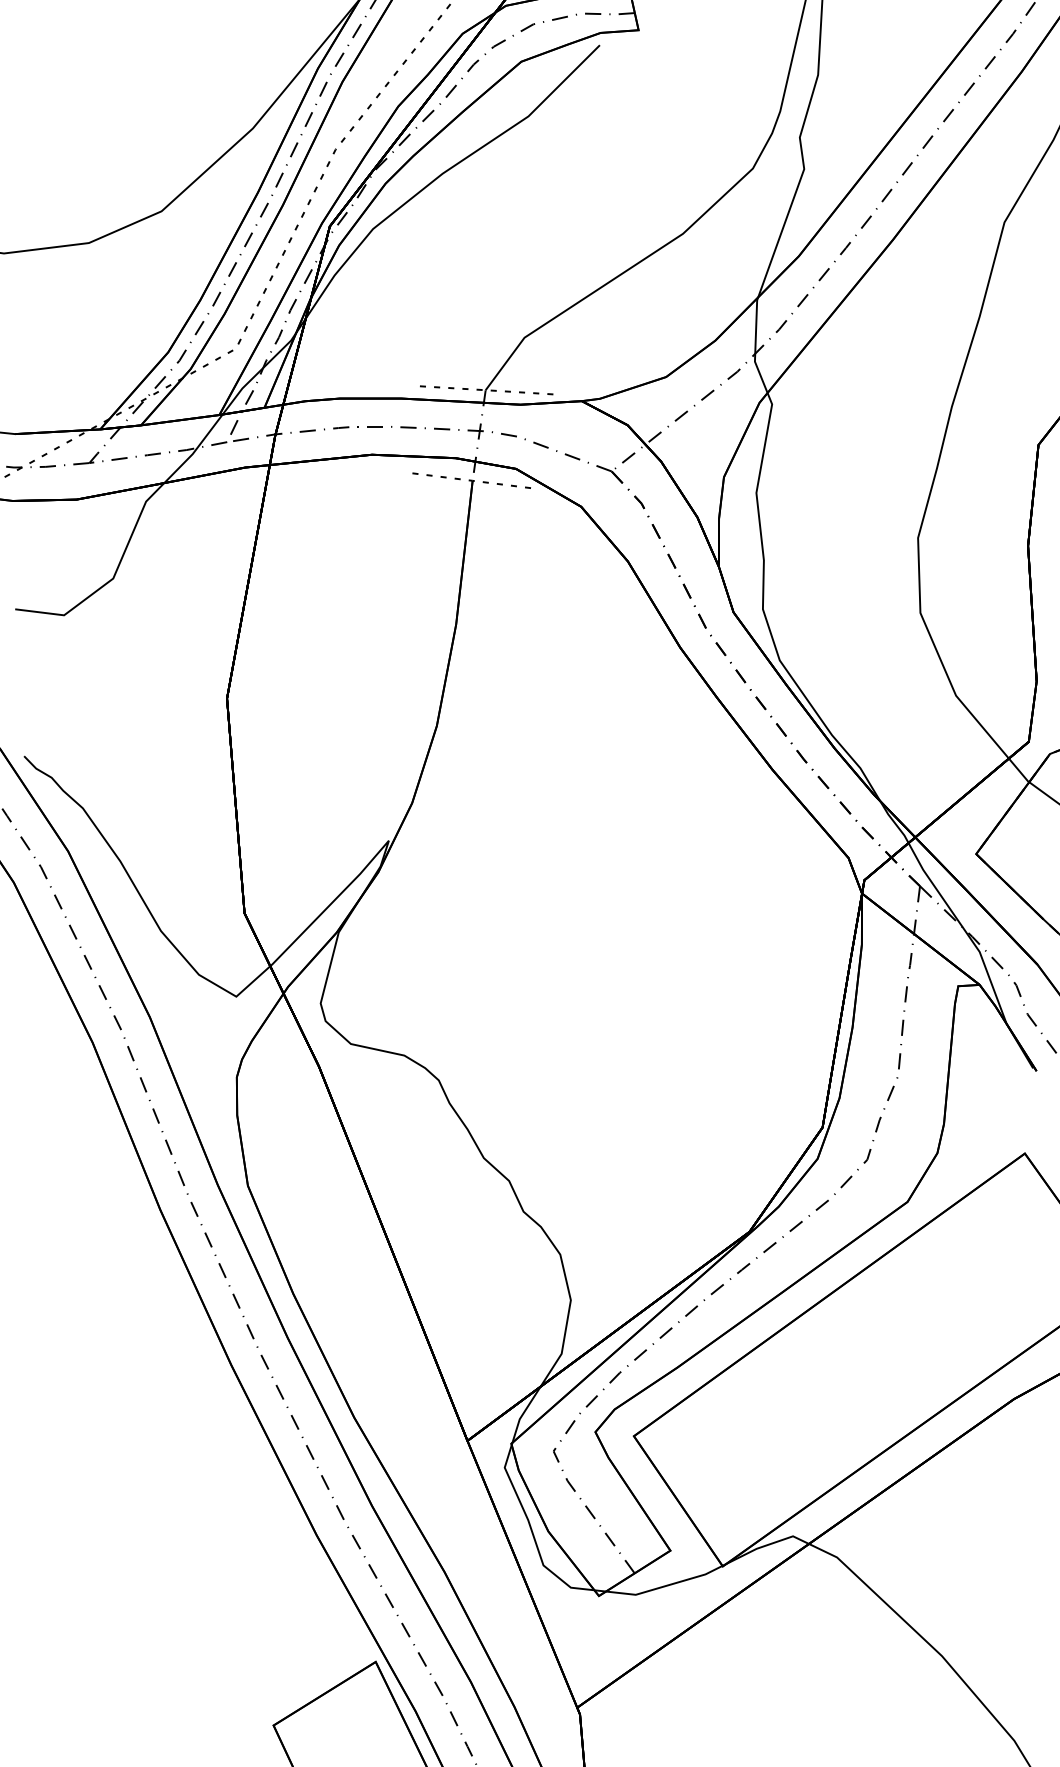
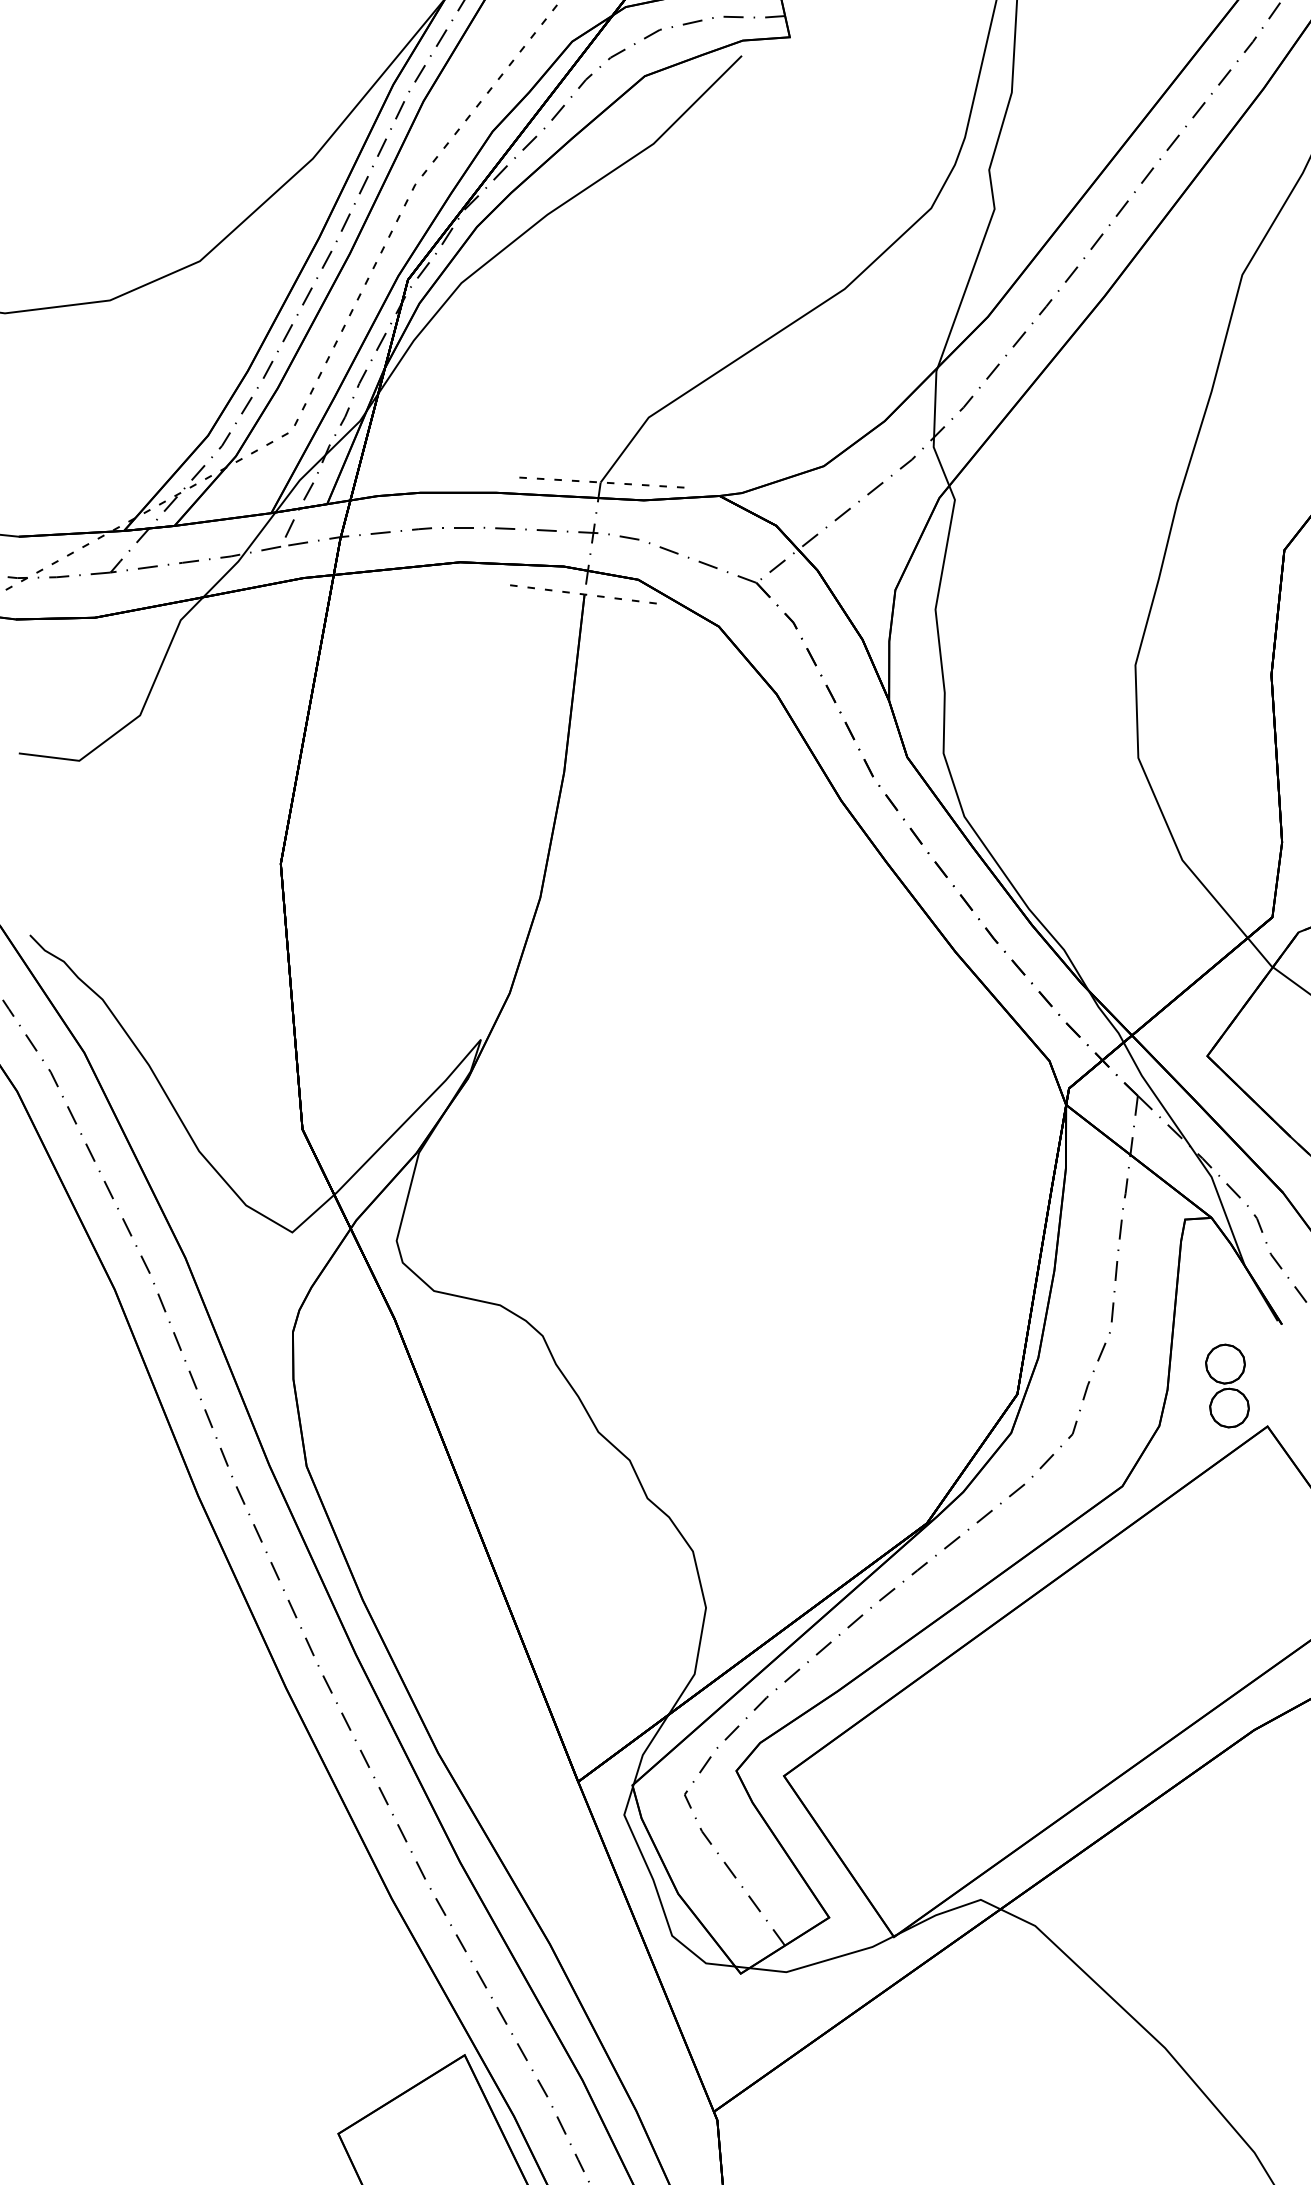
part: (992, 1120) -> (1227, 1385), added

